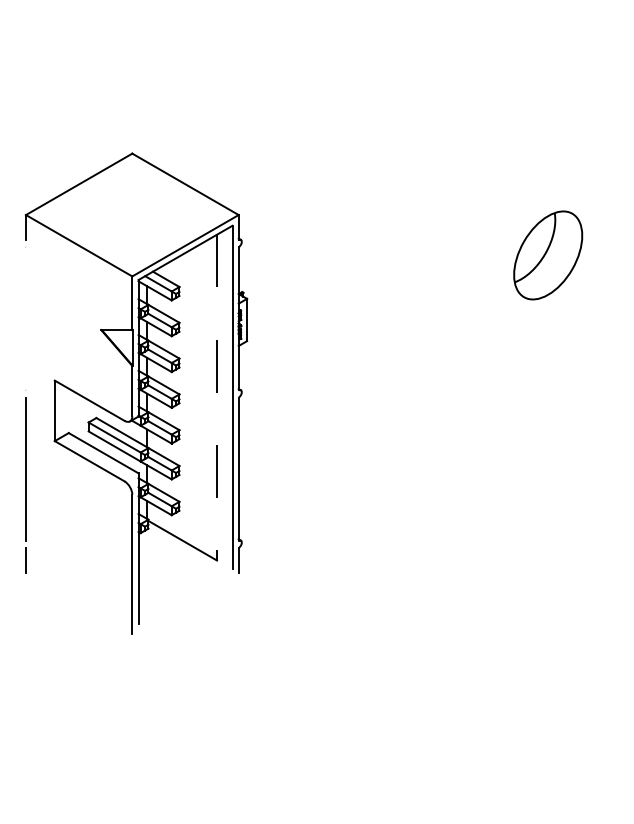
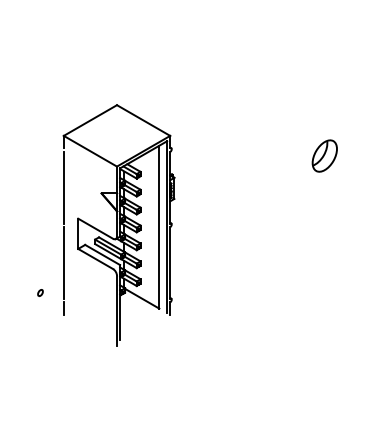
part: (547, 254) -> (324, 155), size x0.71
line: (25, 318) -> (63, 187), added
line: (217, 398) -> (159, 227), dashed -> solid

